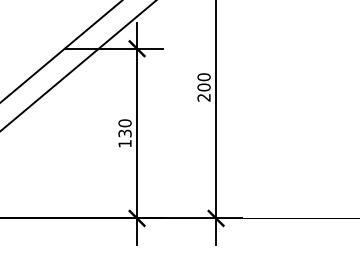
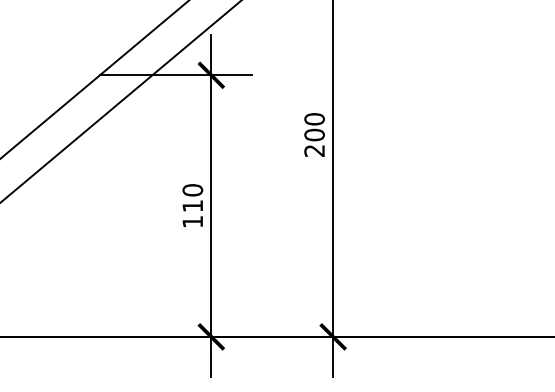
text: (124, 133) -> (191, 206), 130 -> 110

